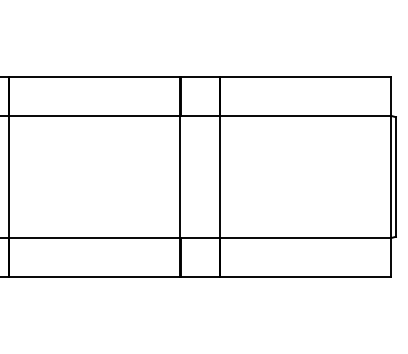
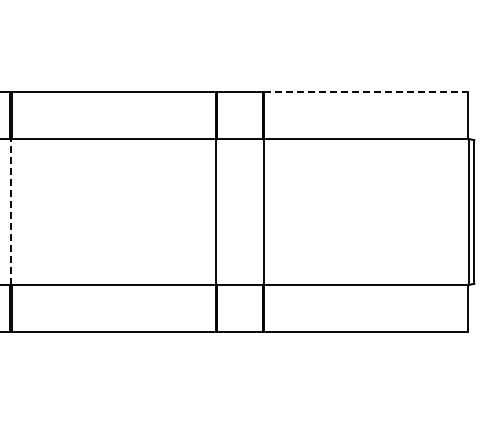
line: (305, 77) -> (366, 92), solid -> dashed
line: (8, 176) -> (10, 211), solid -> dashed

